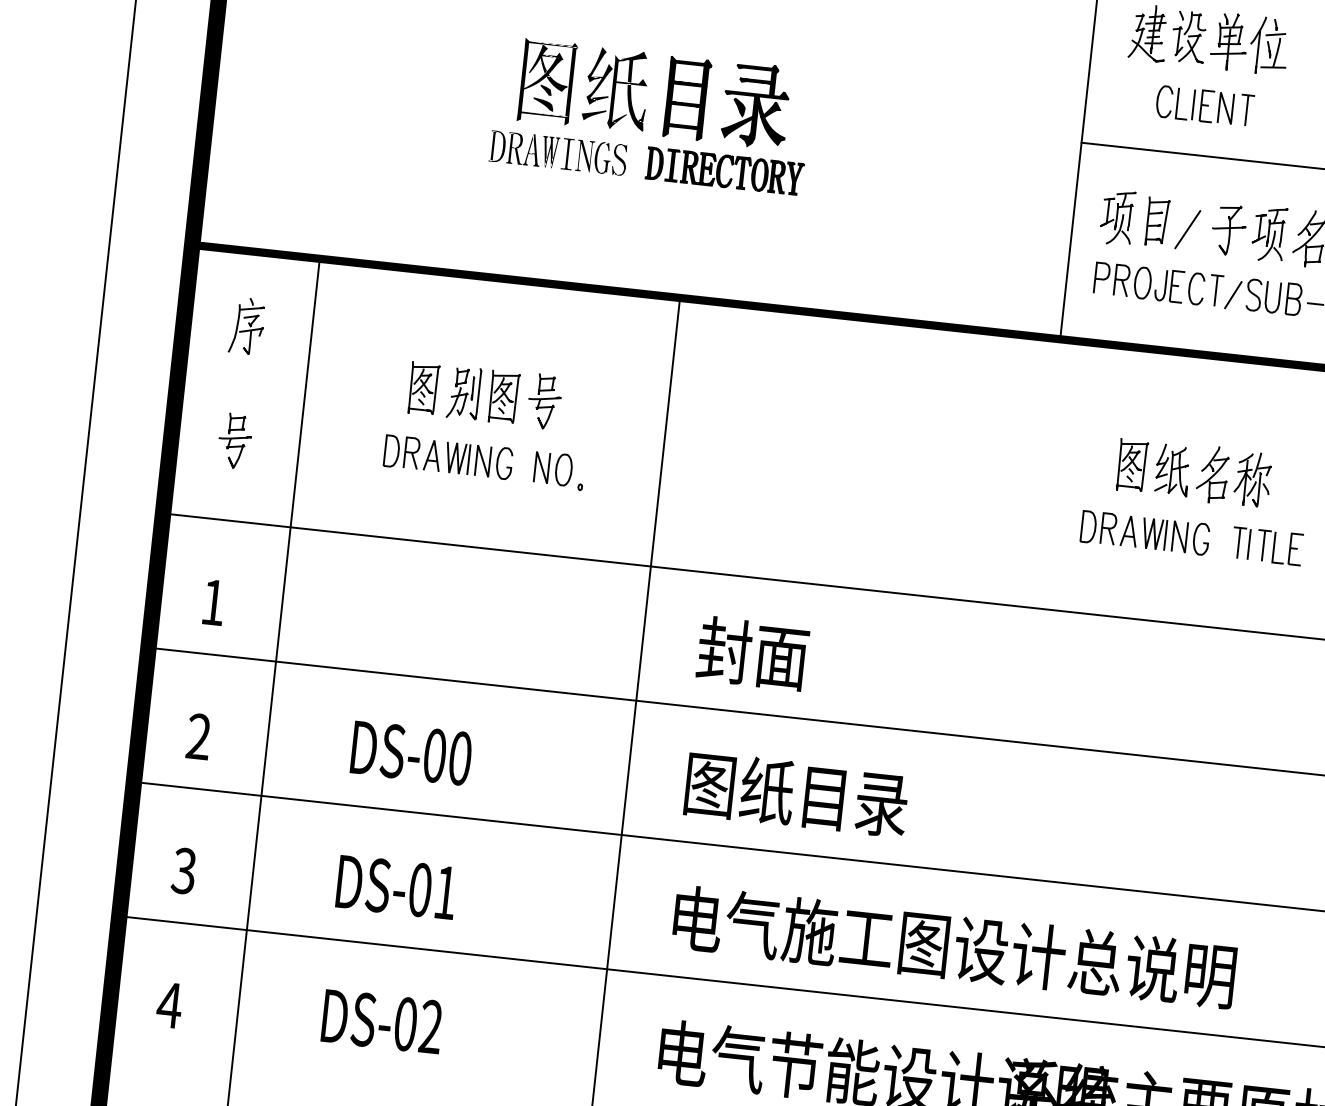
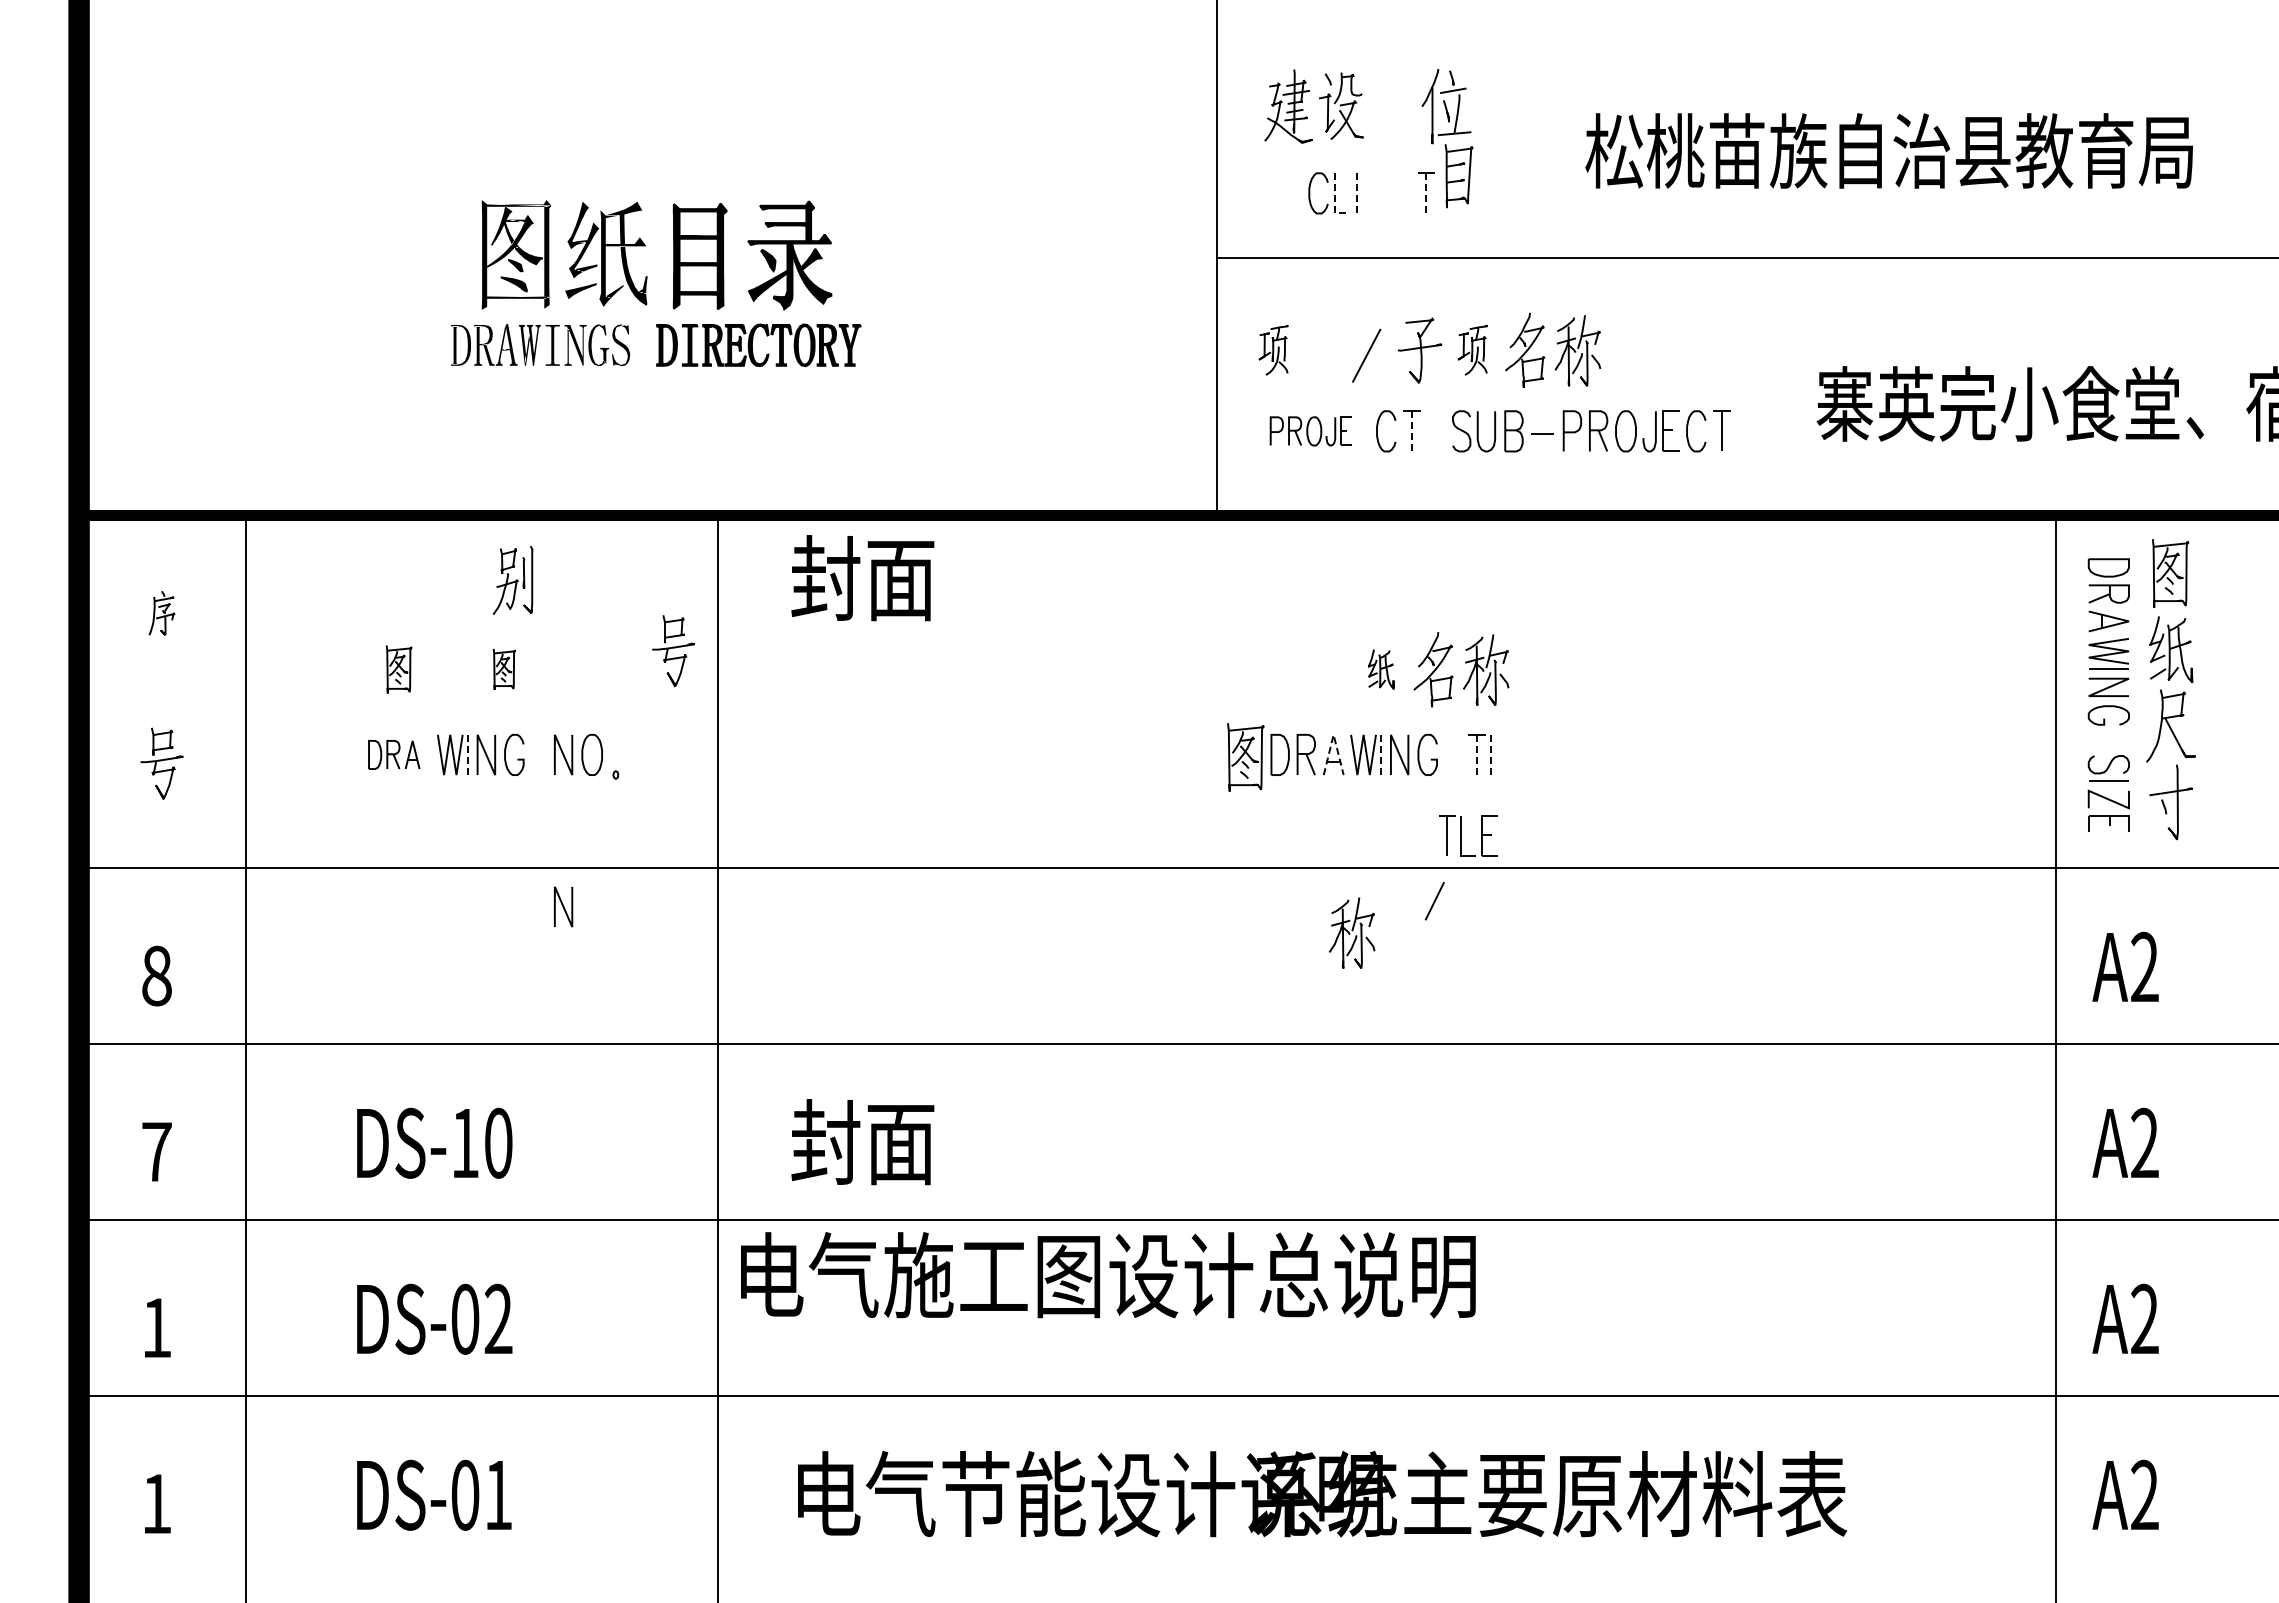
part: (1228, 41) -> (1393, 106), removed
line: (1193, 104) -> (1356, 192), solid -> dashed
part: (1217, 106) -> (1387, 192), removed
line: (1176, 109) -> (1335, 201), solid -> dashed
line: (1246, 110) -> (1426, 193), solid -> dashed
part: (1117, 217) -> (1273, 350), size x0.7
part: (1156, 222) -> (1458, 176), moved
part: (1268, 234) -> (1472, 350), size x0.7
part: (1138, 282) -> (1310, 431), size x0.7
line: (1215, 291) -> (1411, 431), solid -> dashed
line: (1233, 294) -> (1434, 900), moved
part: (247, 326) -> (161, 613), size x0.6
part: (423, 388) -> (398, 669), size x0.7
part: (463, 392) -> (512, 579), moved
part: (504, 397) -> (504, 669), size x0.6
part: (544, 401) -> (673, 651), moved
part: (413, 453) -> (394, 754), size x0.7
line: (468, 459) -> (467, 754), solid -> dashed
part: (1131, 465) -> (1245, 757), moved
part: (1173, 470) -> (1381, 669), size x0.6
line: (1131, 515) -> (1333, 734), solid -> dashed
line: (1166, 535) -> (1381, 754), solid -> dashed
line: (1238, 543) -> (1476, 755), solid -> dashed
line: (1249, 544) -> (1490, 754), solid -> dashed
part: (1274, 546) -> (1461, 835), moved
line: (529, 583) -> (563, 906), added
text: (213, 602) -> (156, 975), 1 -> 8
text: (752, 653) -> (862, 578), moved
part: (1129, 668) -> (1352, 932), added
text: (198, 736) -> (156, 1151), 2 -> 7
text: (435, 755) -> (465, 1142), DS-00 -> DS-10
text: (795, 794) -> (937, 1142), 图纸目录 -> 封面
text: (184, 870) -> (156, 1327), 3 -> 1
text: (445, 892) -> (498, 1318), DS-01 -> DS-02
text: (954, 947) -> (1108, 1275), moved
text: (169, 1004) -> (156, 1503), 4 -> 1
text: (431, 1026) -> (498, 1494), DS-02 -> DS-01

